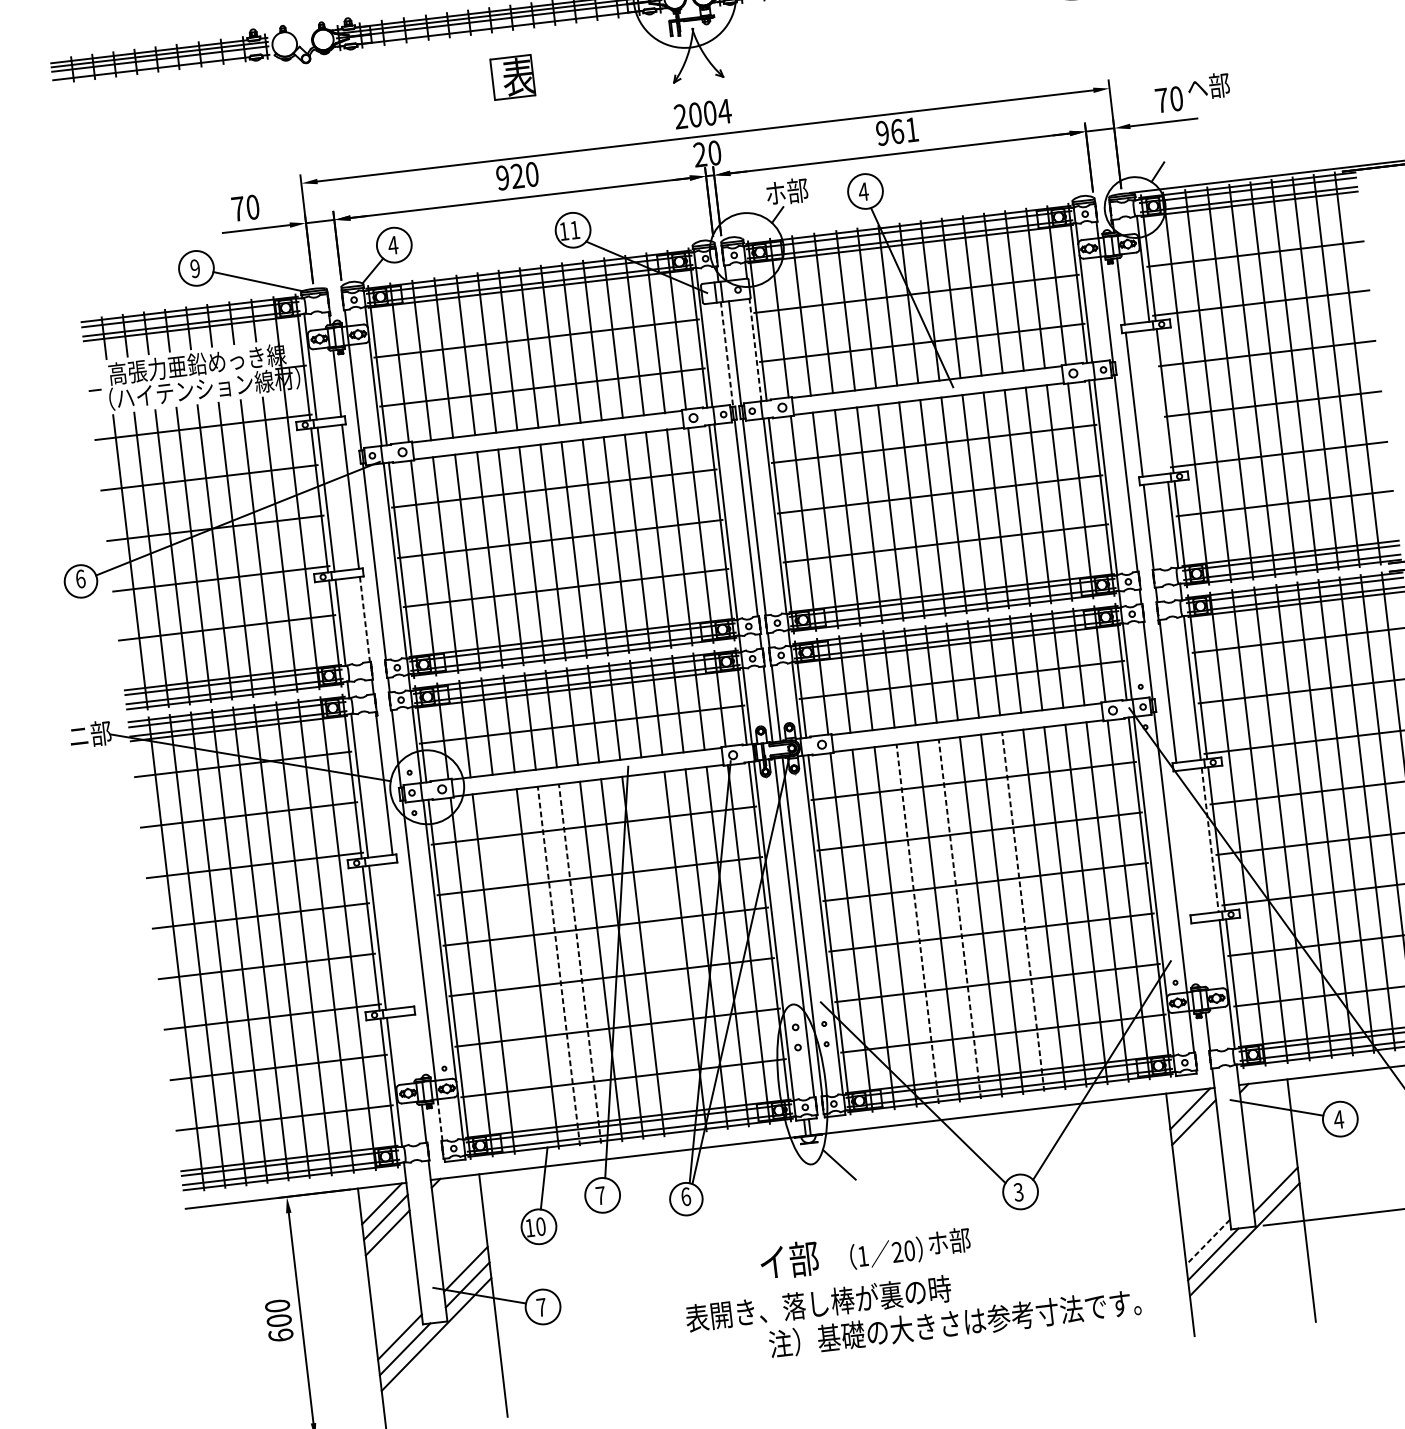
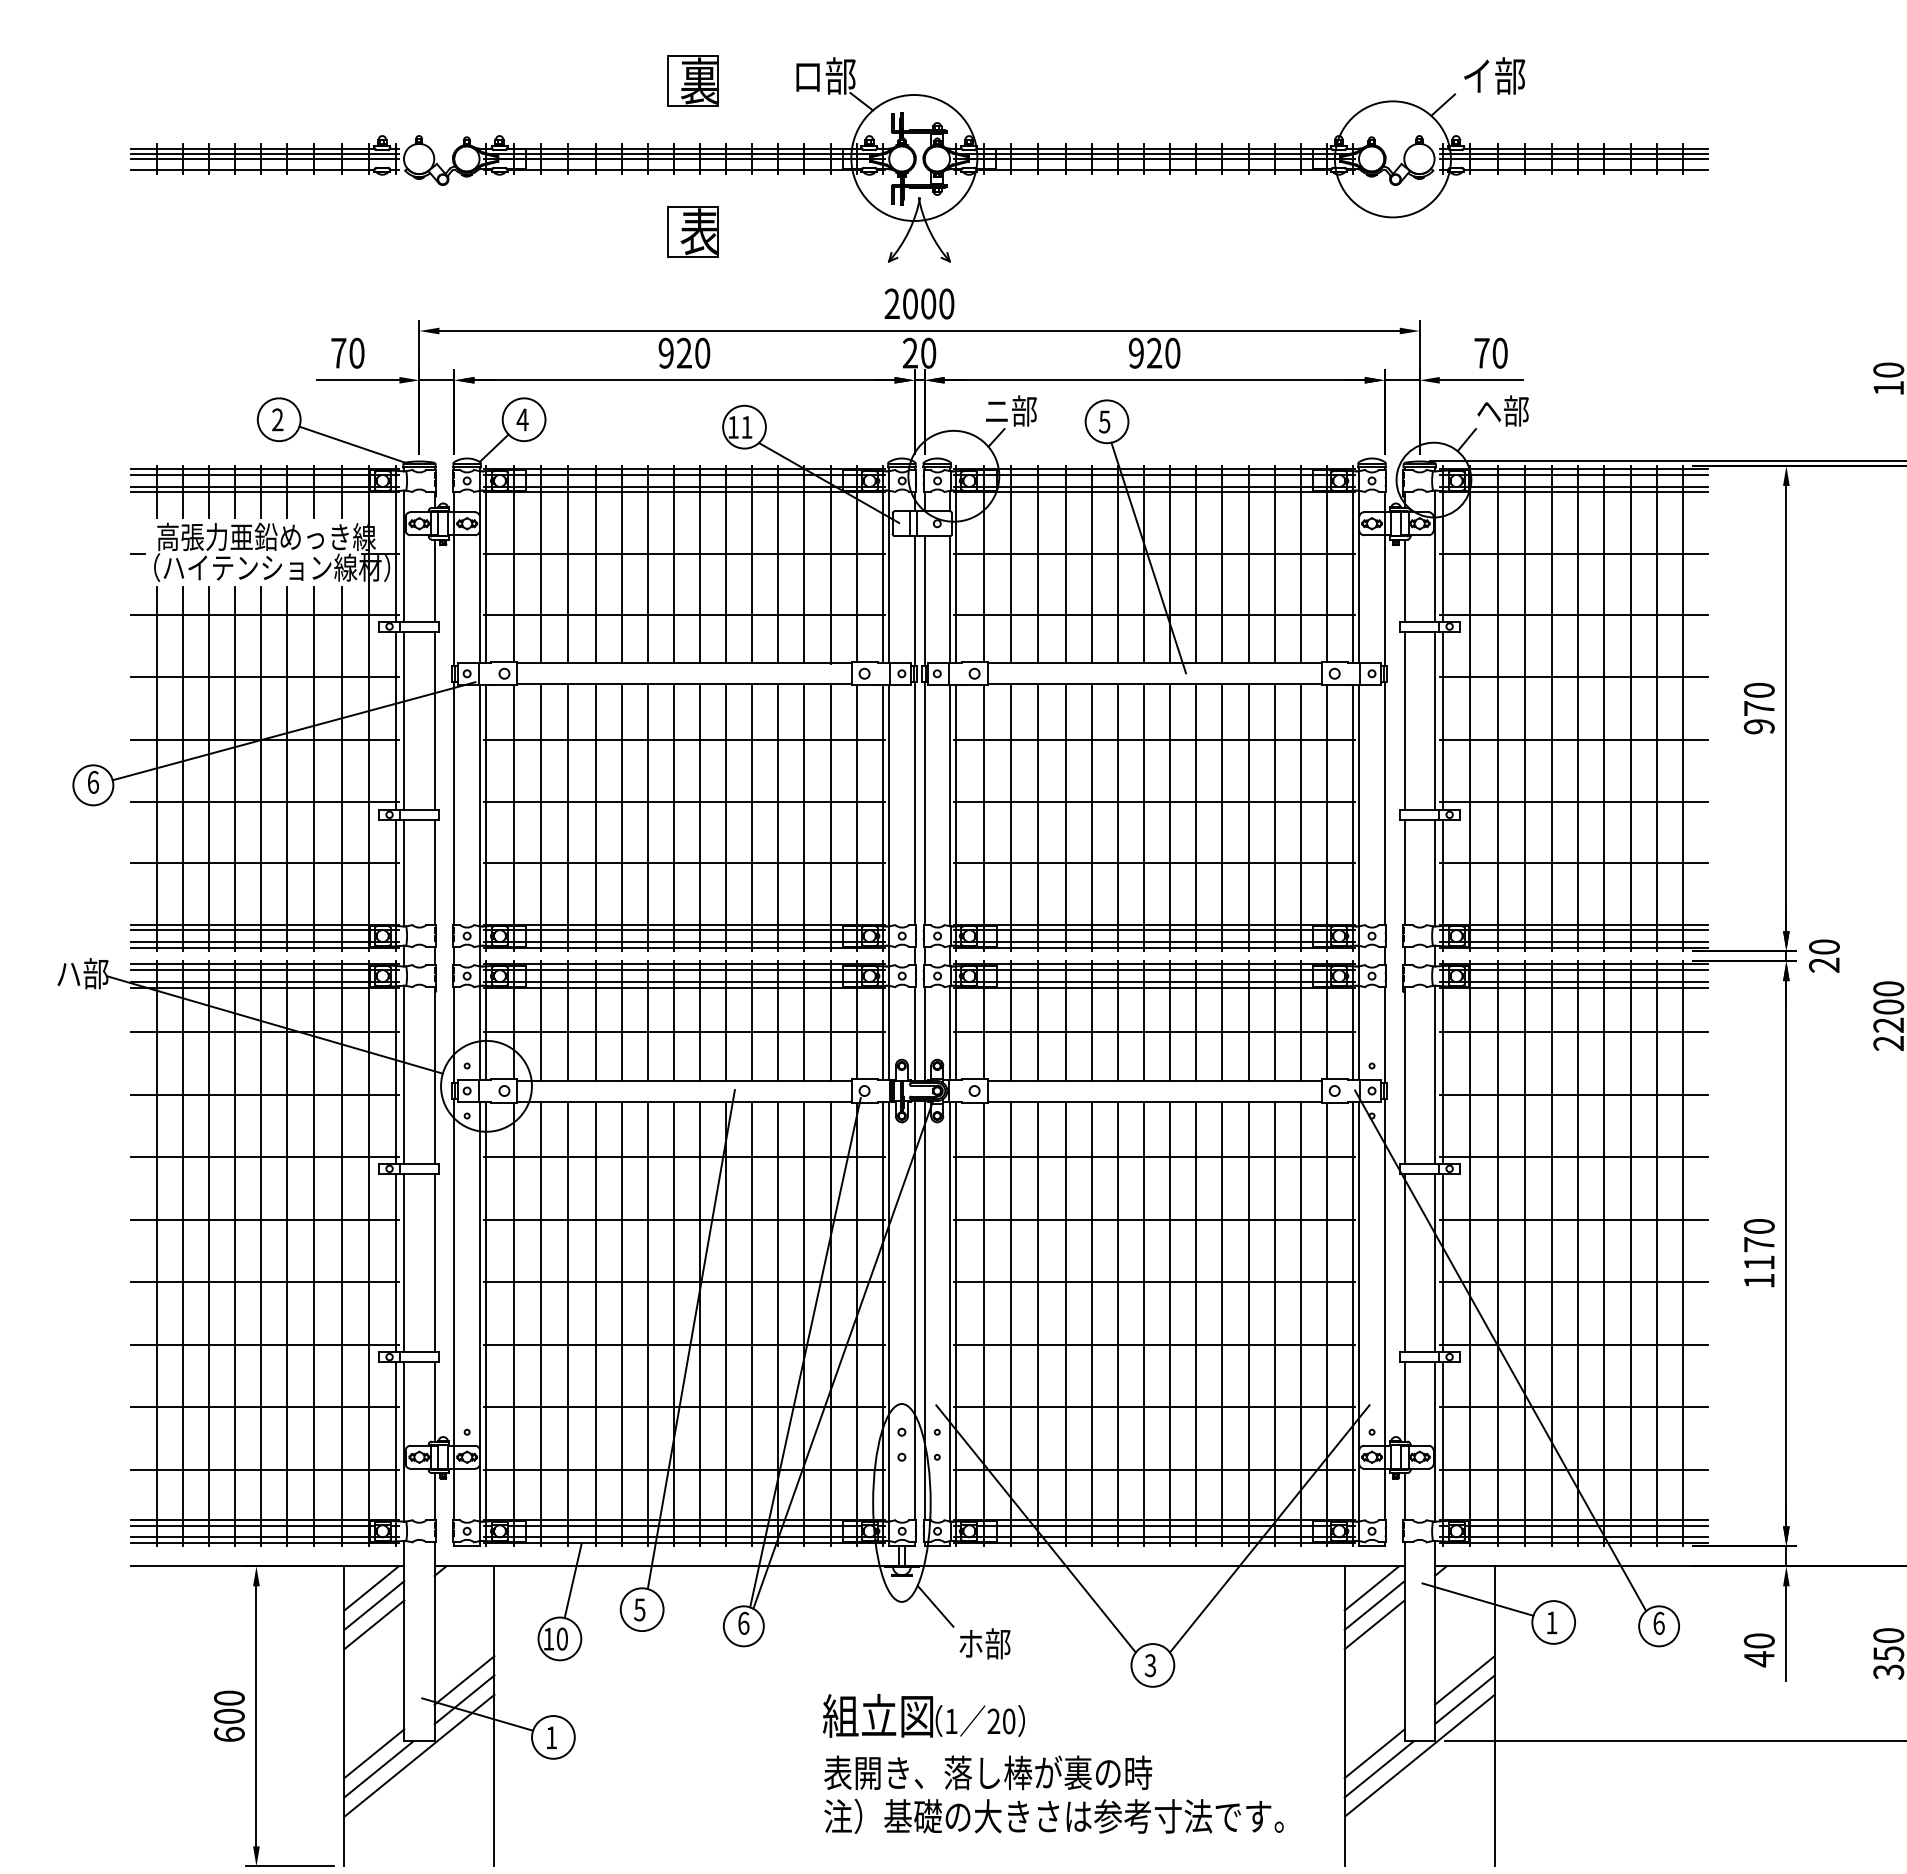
text: (1208, 86) -> (1502, 410), moved
text: (724, 111) -> (946, 303), 2004 -> 2000
text: (904, 130) -> (1163, 352), 961 -> 920
text: (863, 191) -> (1104, 421), 4 -> 5
text: (775, 192) -> (997, 410), ホ部 -> ニ部
text: (195, 268) -> (277, 419), 9 -> 2
line: (755, 349) -> (950, 599), dashed -> solid
line: (726, 354) -> (914, 600), dashed -> solid
line: (1158, 401) -> (1434, 720), added
line: (364, 619) -> (434, 872), dashed -> solid
text: (78, 736) -> (68, 974), ニ部 -> ハ部
line: (1209, 840) -> (1434, 1263), dashed -> solid
line: (1185, 842) -> (1404, 1262), added
line: (1023, 911) -> (1196, 1323), dashed -> solid
line: (959, 919) -> (1117, 1323), dashed -> solid
line: (917, 923) -> (1065, 1323), dashed -> solid
line: (401, 934) -> (434, 1262), added
line: (664, 953) -> (752, 1323), added
line: (1198, 954) -> (1404, 1401), added
line: (579, 963) -> (647, 1323), dashed -> solid
line: (558, 966) -> (621, 1323), dashed -> solid
line: (515, 971) -> (568, 1323), added
line: (415, 1046) -> (434, 1401), added
text: (1338, 1119) -> (1551, 1622), 4 -> 1
line: (440, 1120) -> (454, 1494), dashed -> solid
line: (1195, 1137) -> (1374, 1624), added
line: (1273, 1174) -> (1464, 1680), added
text: (600, 1195) -> (639, 1609), 7 -> 5
text: (949, 1241) -> (984, 1643), moved
line: (1207, 1242) -> (1374, 1753), dashed -> solid
text: (802, 1258) -> (877, 1715), イ部 -> 組立図
text: (818, 1303) -> (988, 1772), moved
text: (541, 1307) -> (551, 1737), 7 -> 1

